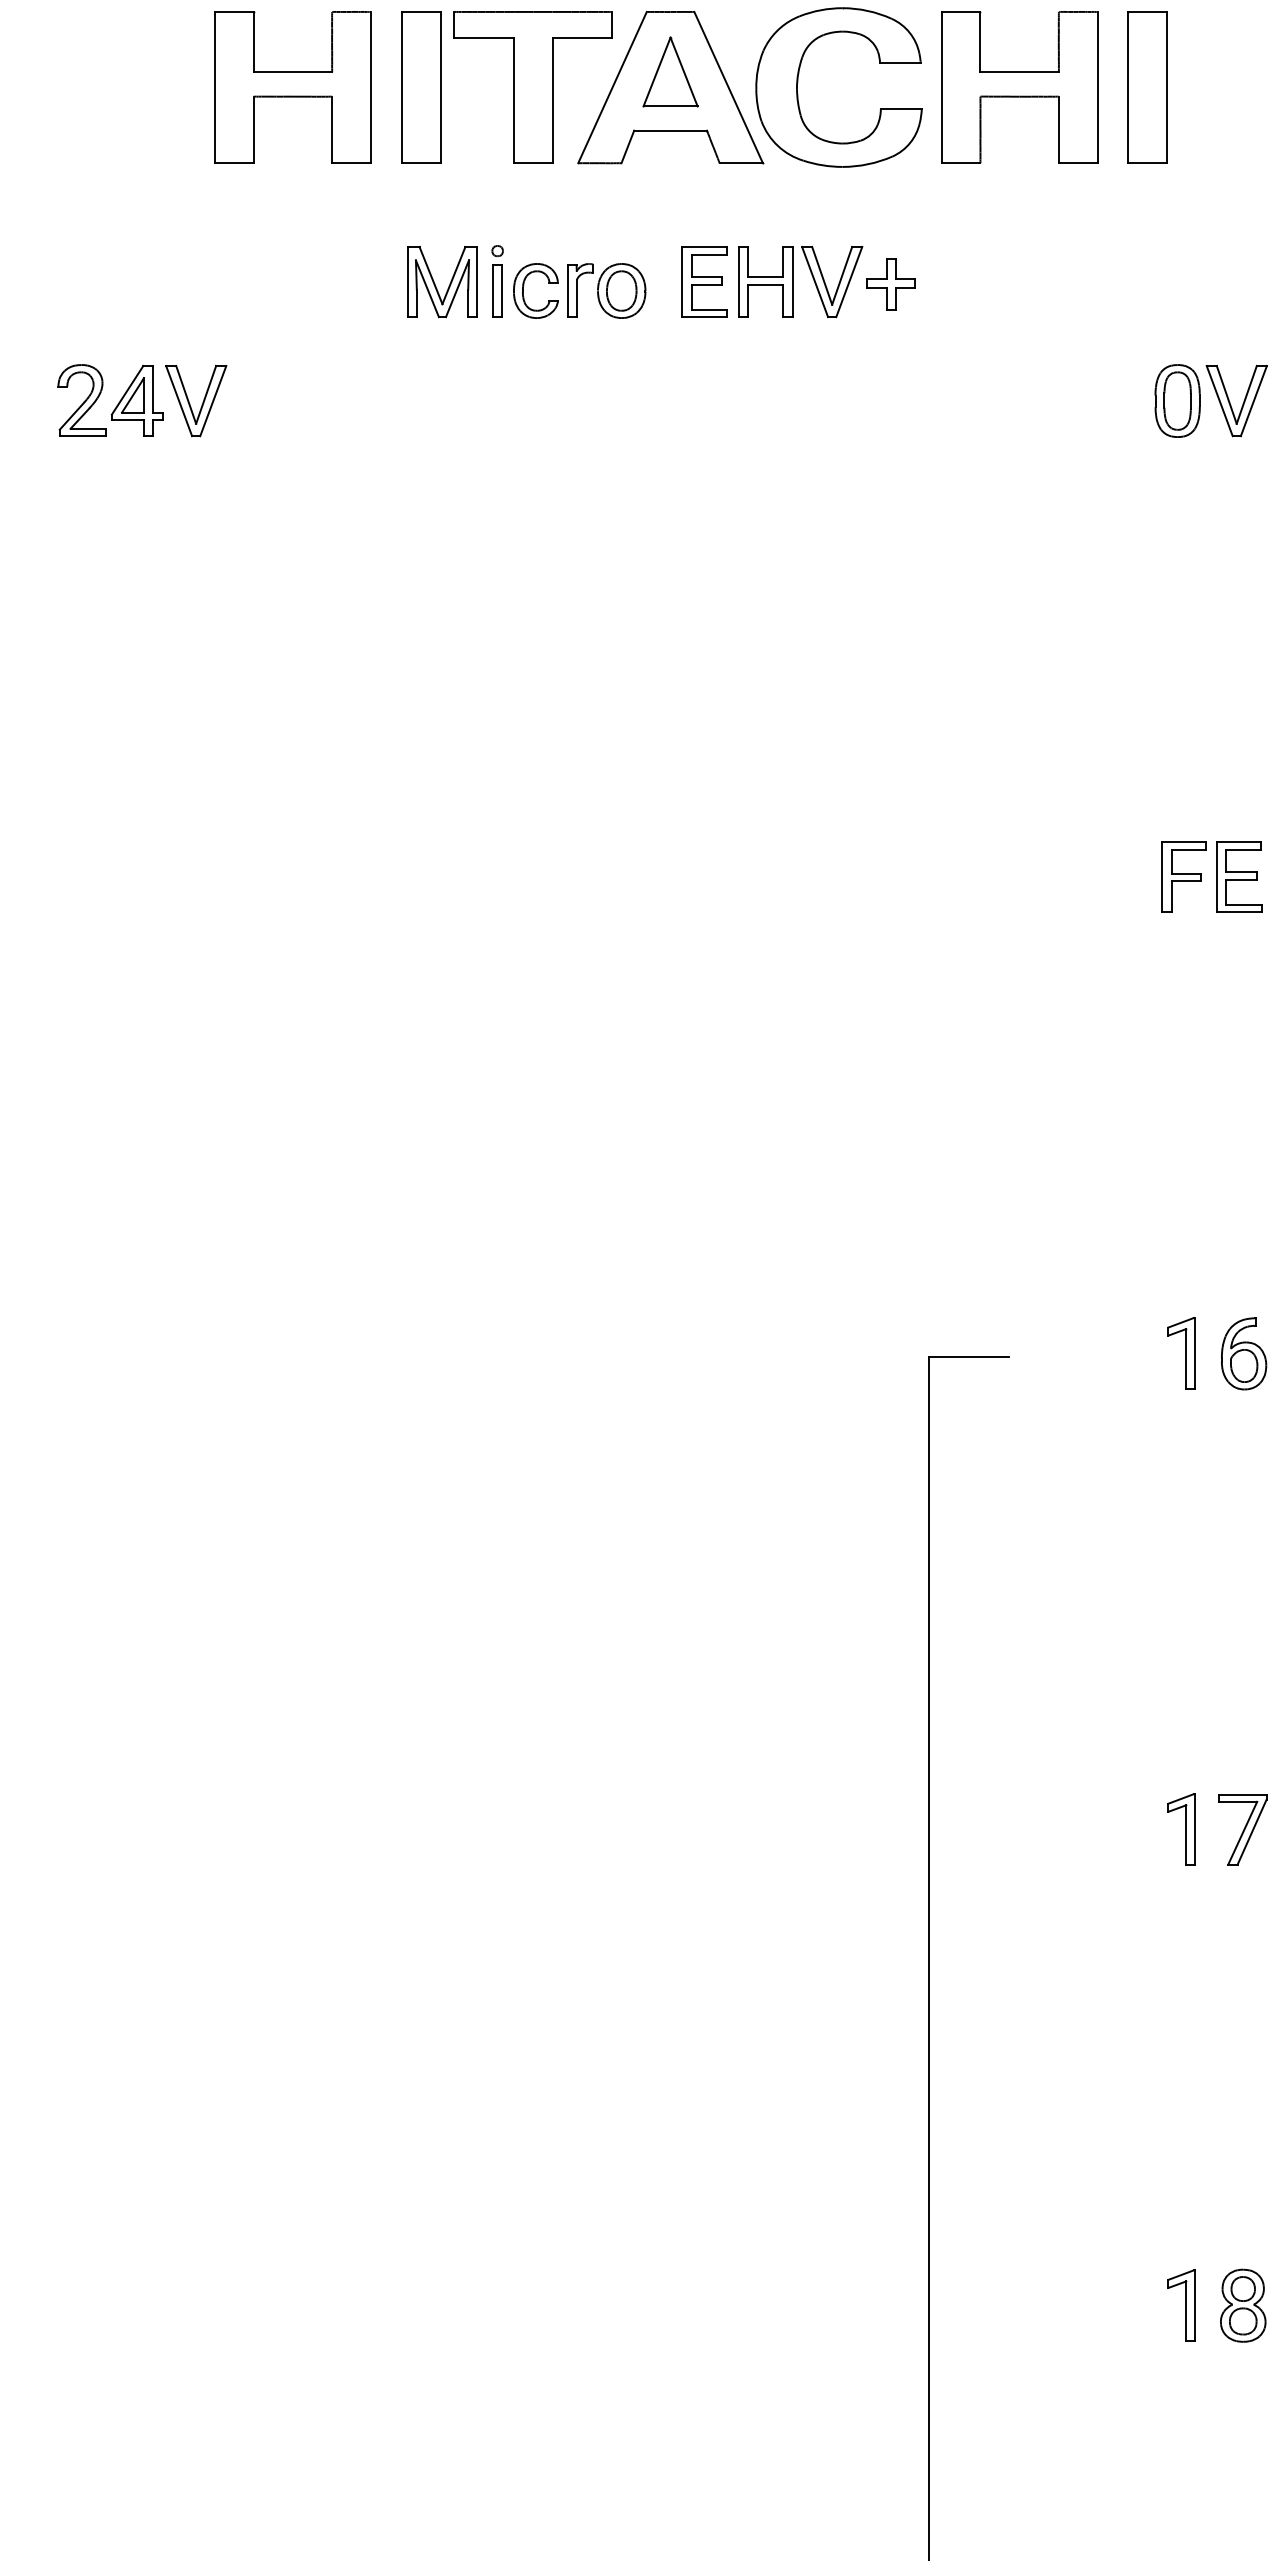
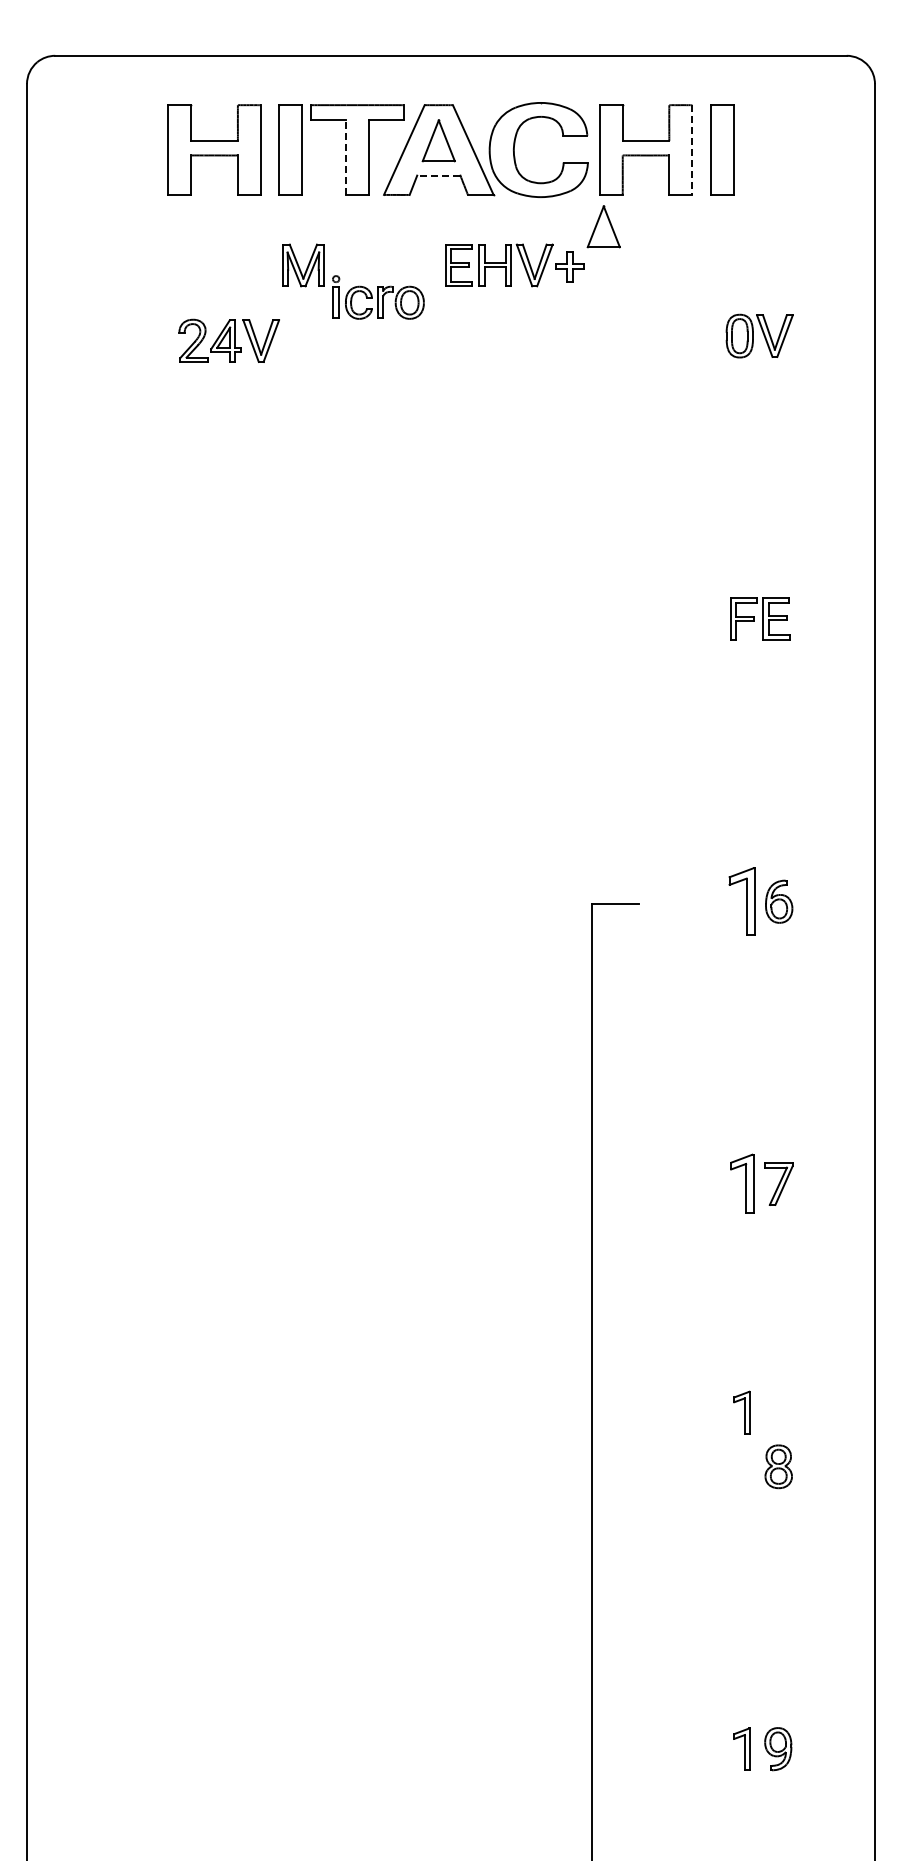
line: (1097, 88) -> (692, 150), solid -> dashed
line: (513, 100) -> (345, 157), solid -> dashed
line: (670, 130) -> (438, 175), solid -> dashed
part: (948, 216) -> (603, 226), added
part: (568, 282) -> (378, 297), moved
part: (141, 399) -> (228, 340), moved
part: (1180, 1351) -> (741, 900), size x1.6
part: (1180, 1828) -> (741, 1183), size x1.4
part: (1180, 2305) -> (741, 1412), moved

